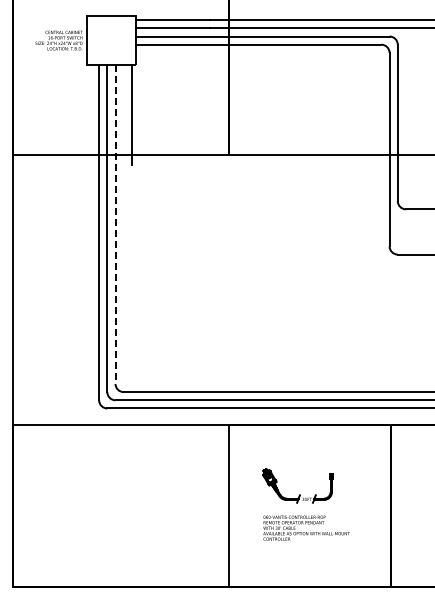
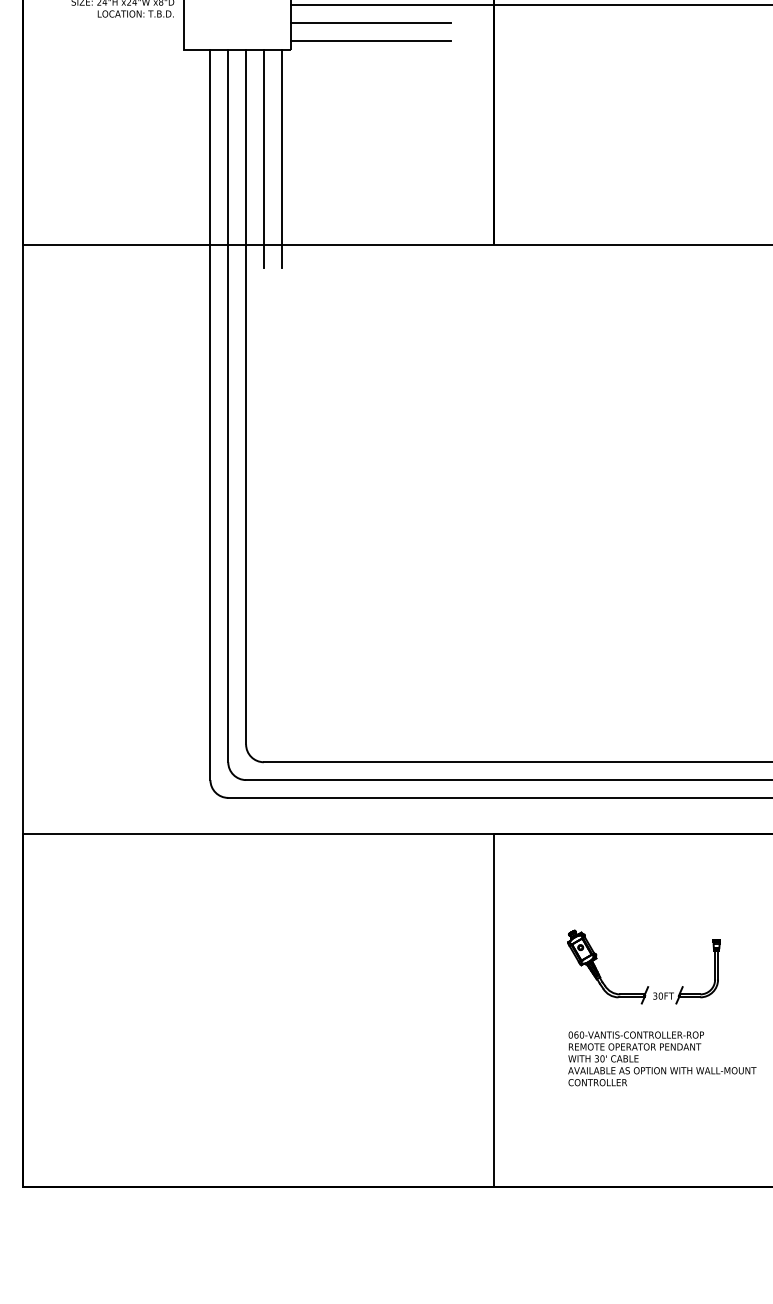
line: (172, 52) -> (370, 22), added
line: (172, 61) -> (370, 41), added
line: (123, 115) -> (263, 159), added
line: (115, 225) -> (246, 399), dashed -> solid

